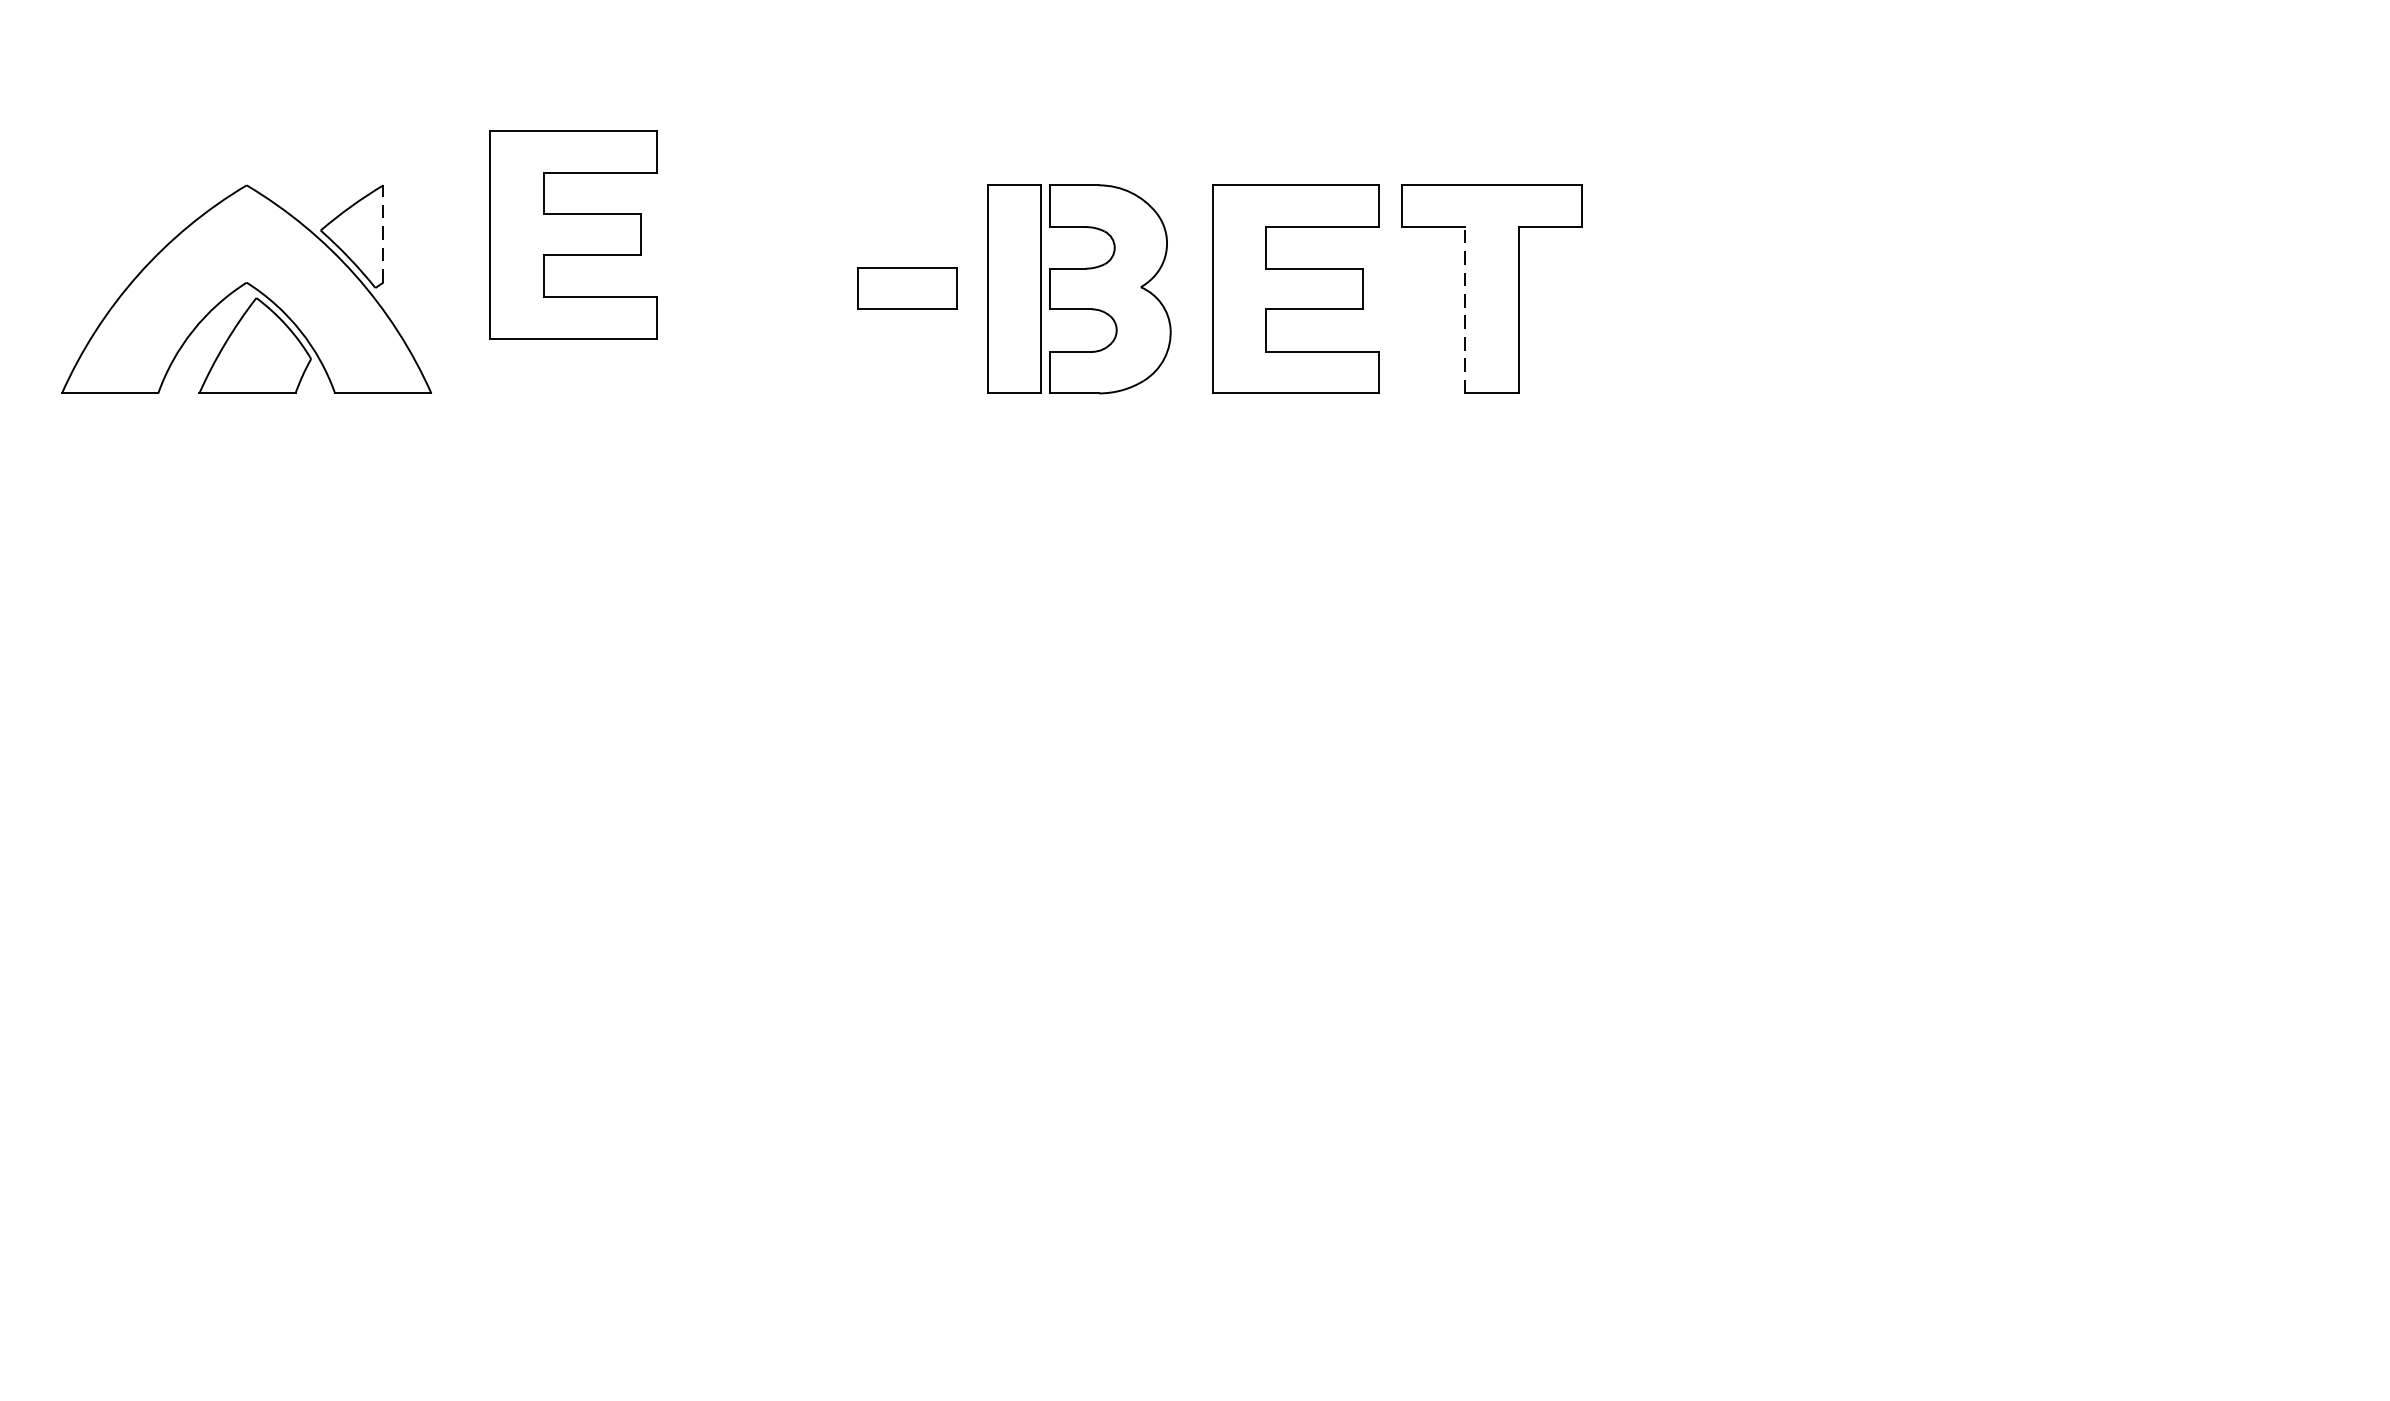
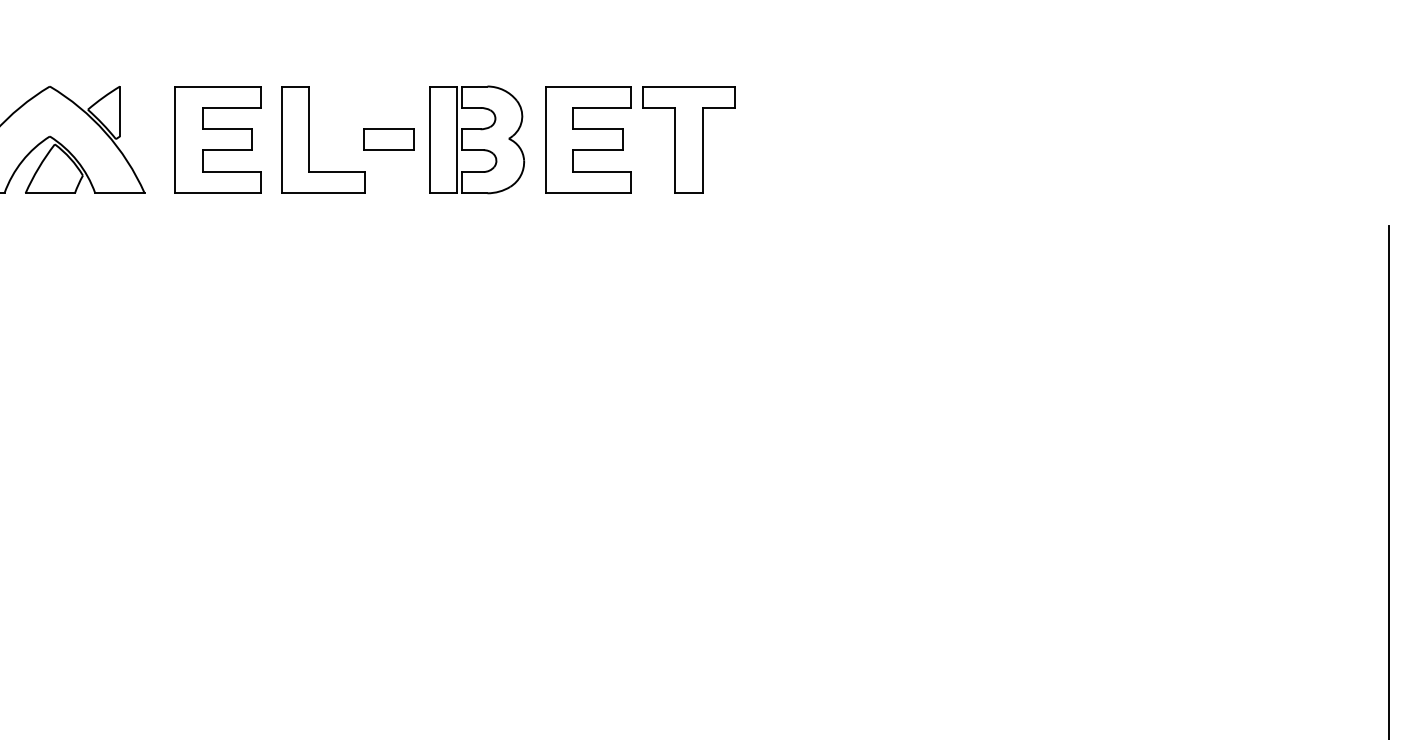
line: (384, 234) -> (120, 111), dashed -> solid
part: (573, 234) -> (217, 139), moved
part: (752, 288) -> (309, 139), added
line: (1465, 310) -> (675, 150), dashed -> solid

